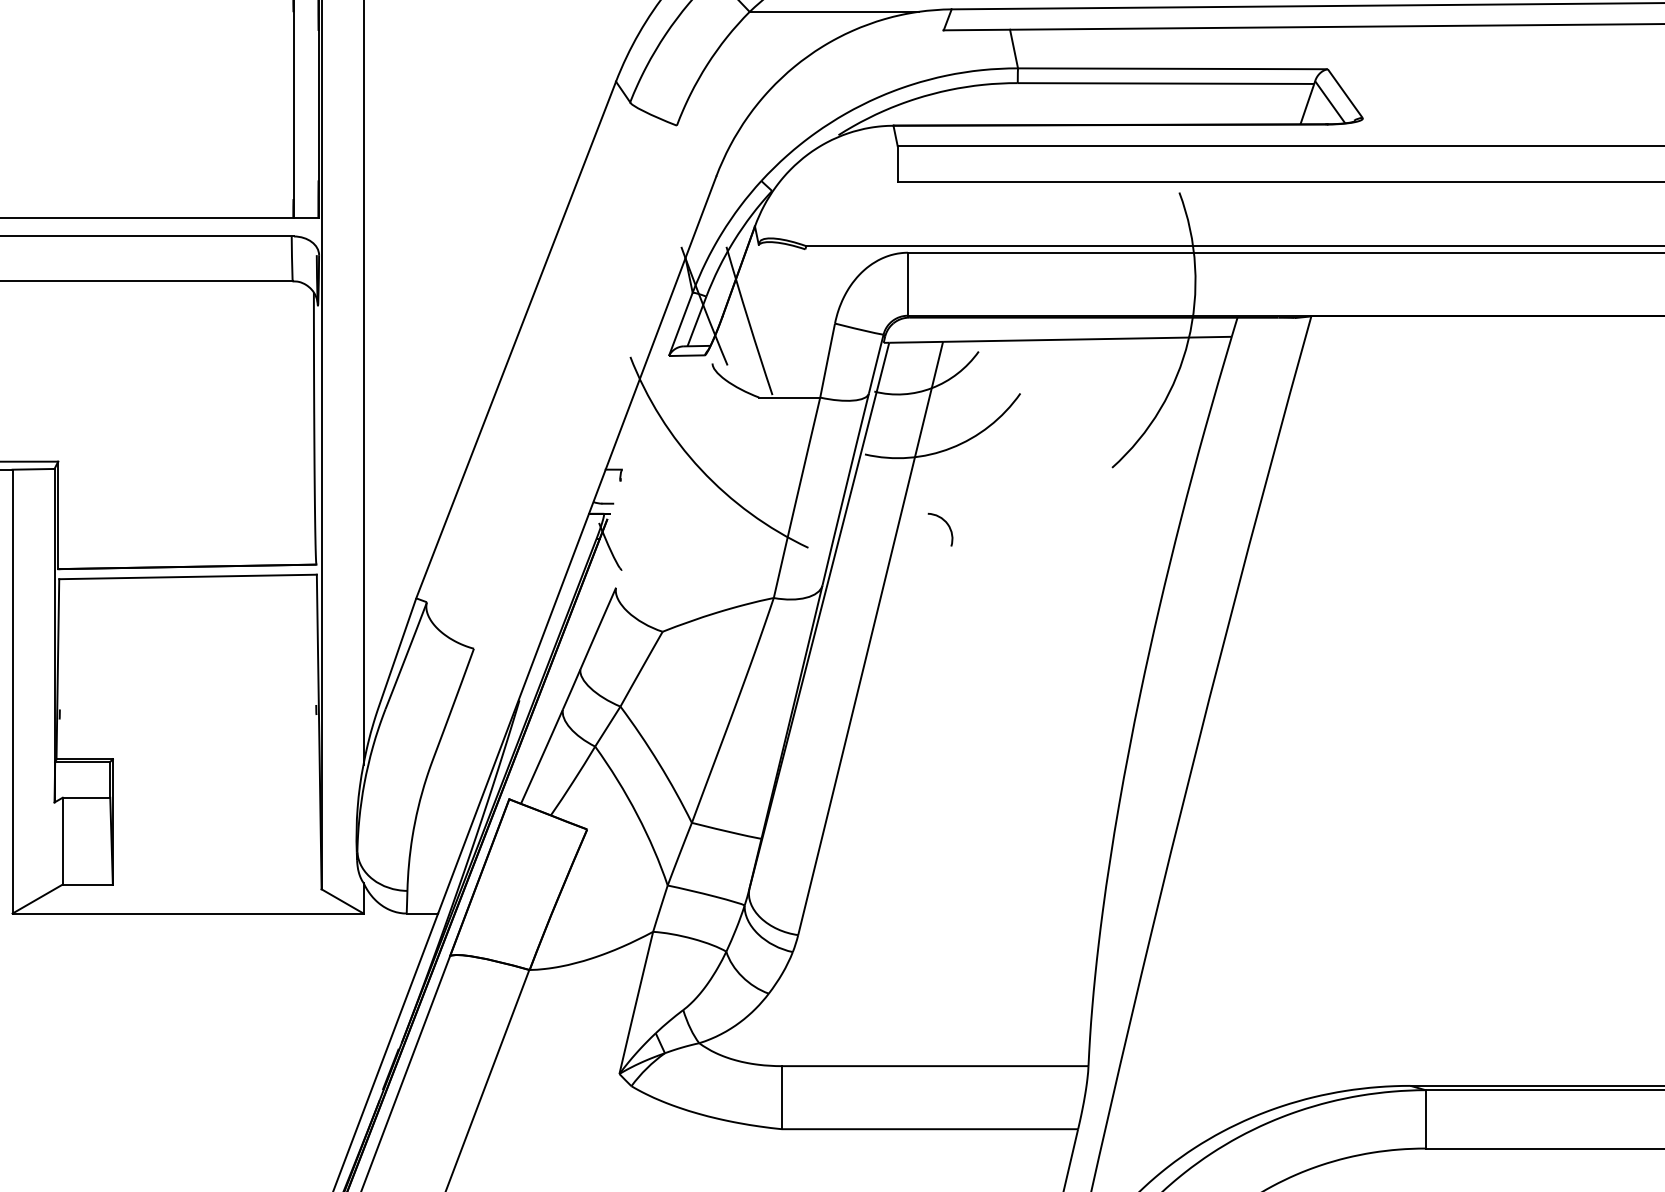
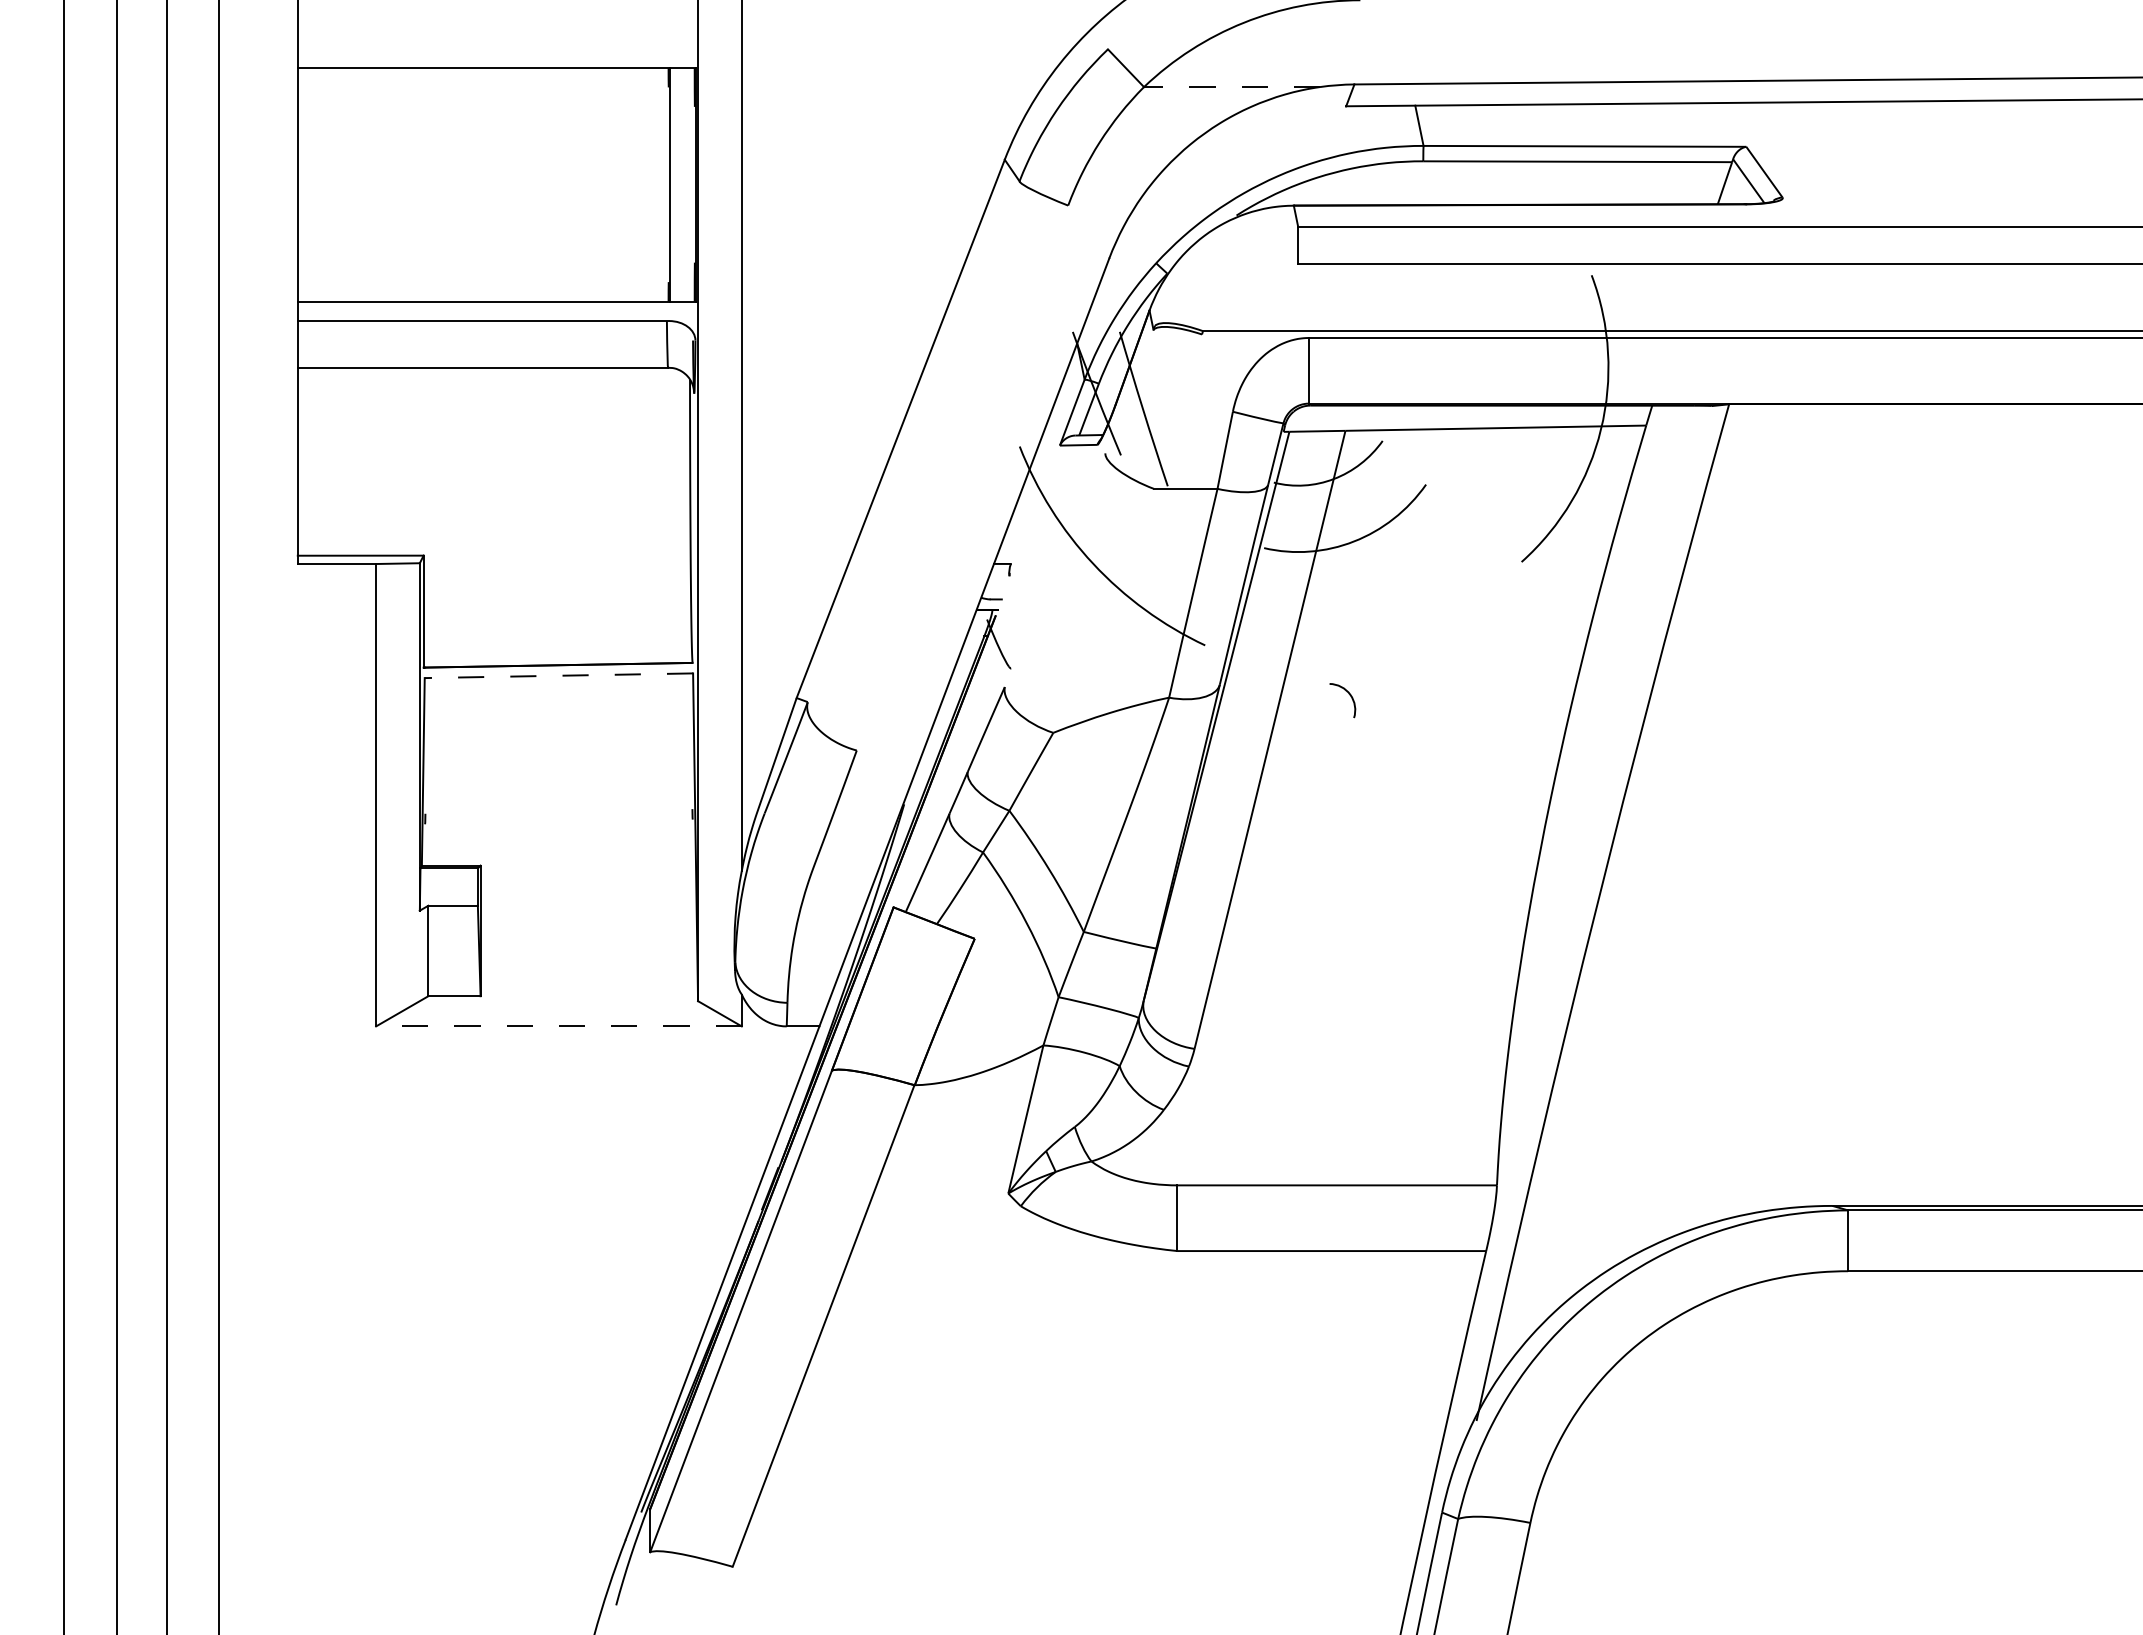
line: (834, 12) -> (1232, 87), solid -> dashed
curve: (945, 523) -> (1348, 694), moved
line: (187, 576) -> (558, 675), solid -> dashed
line: (187, 913) -> (558, 1026), solid -> dashed

